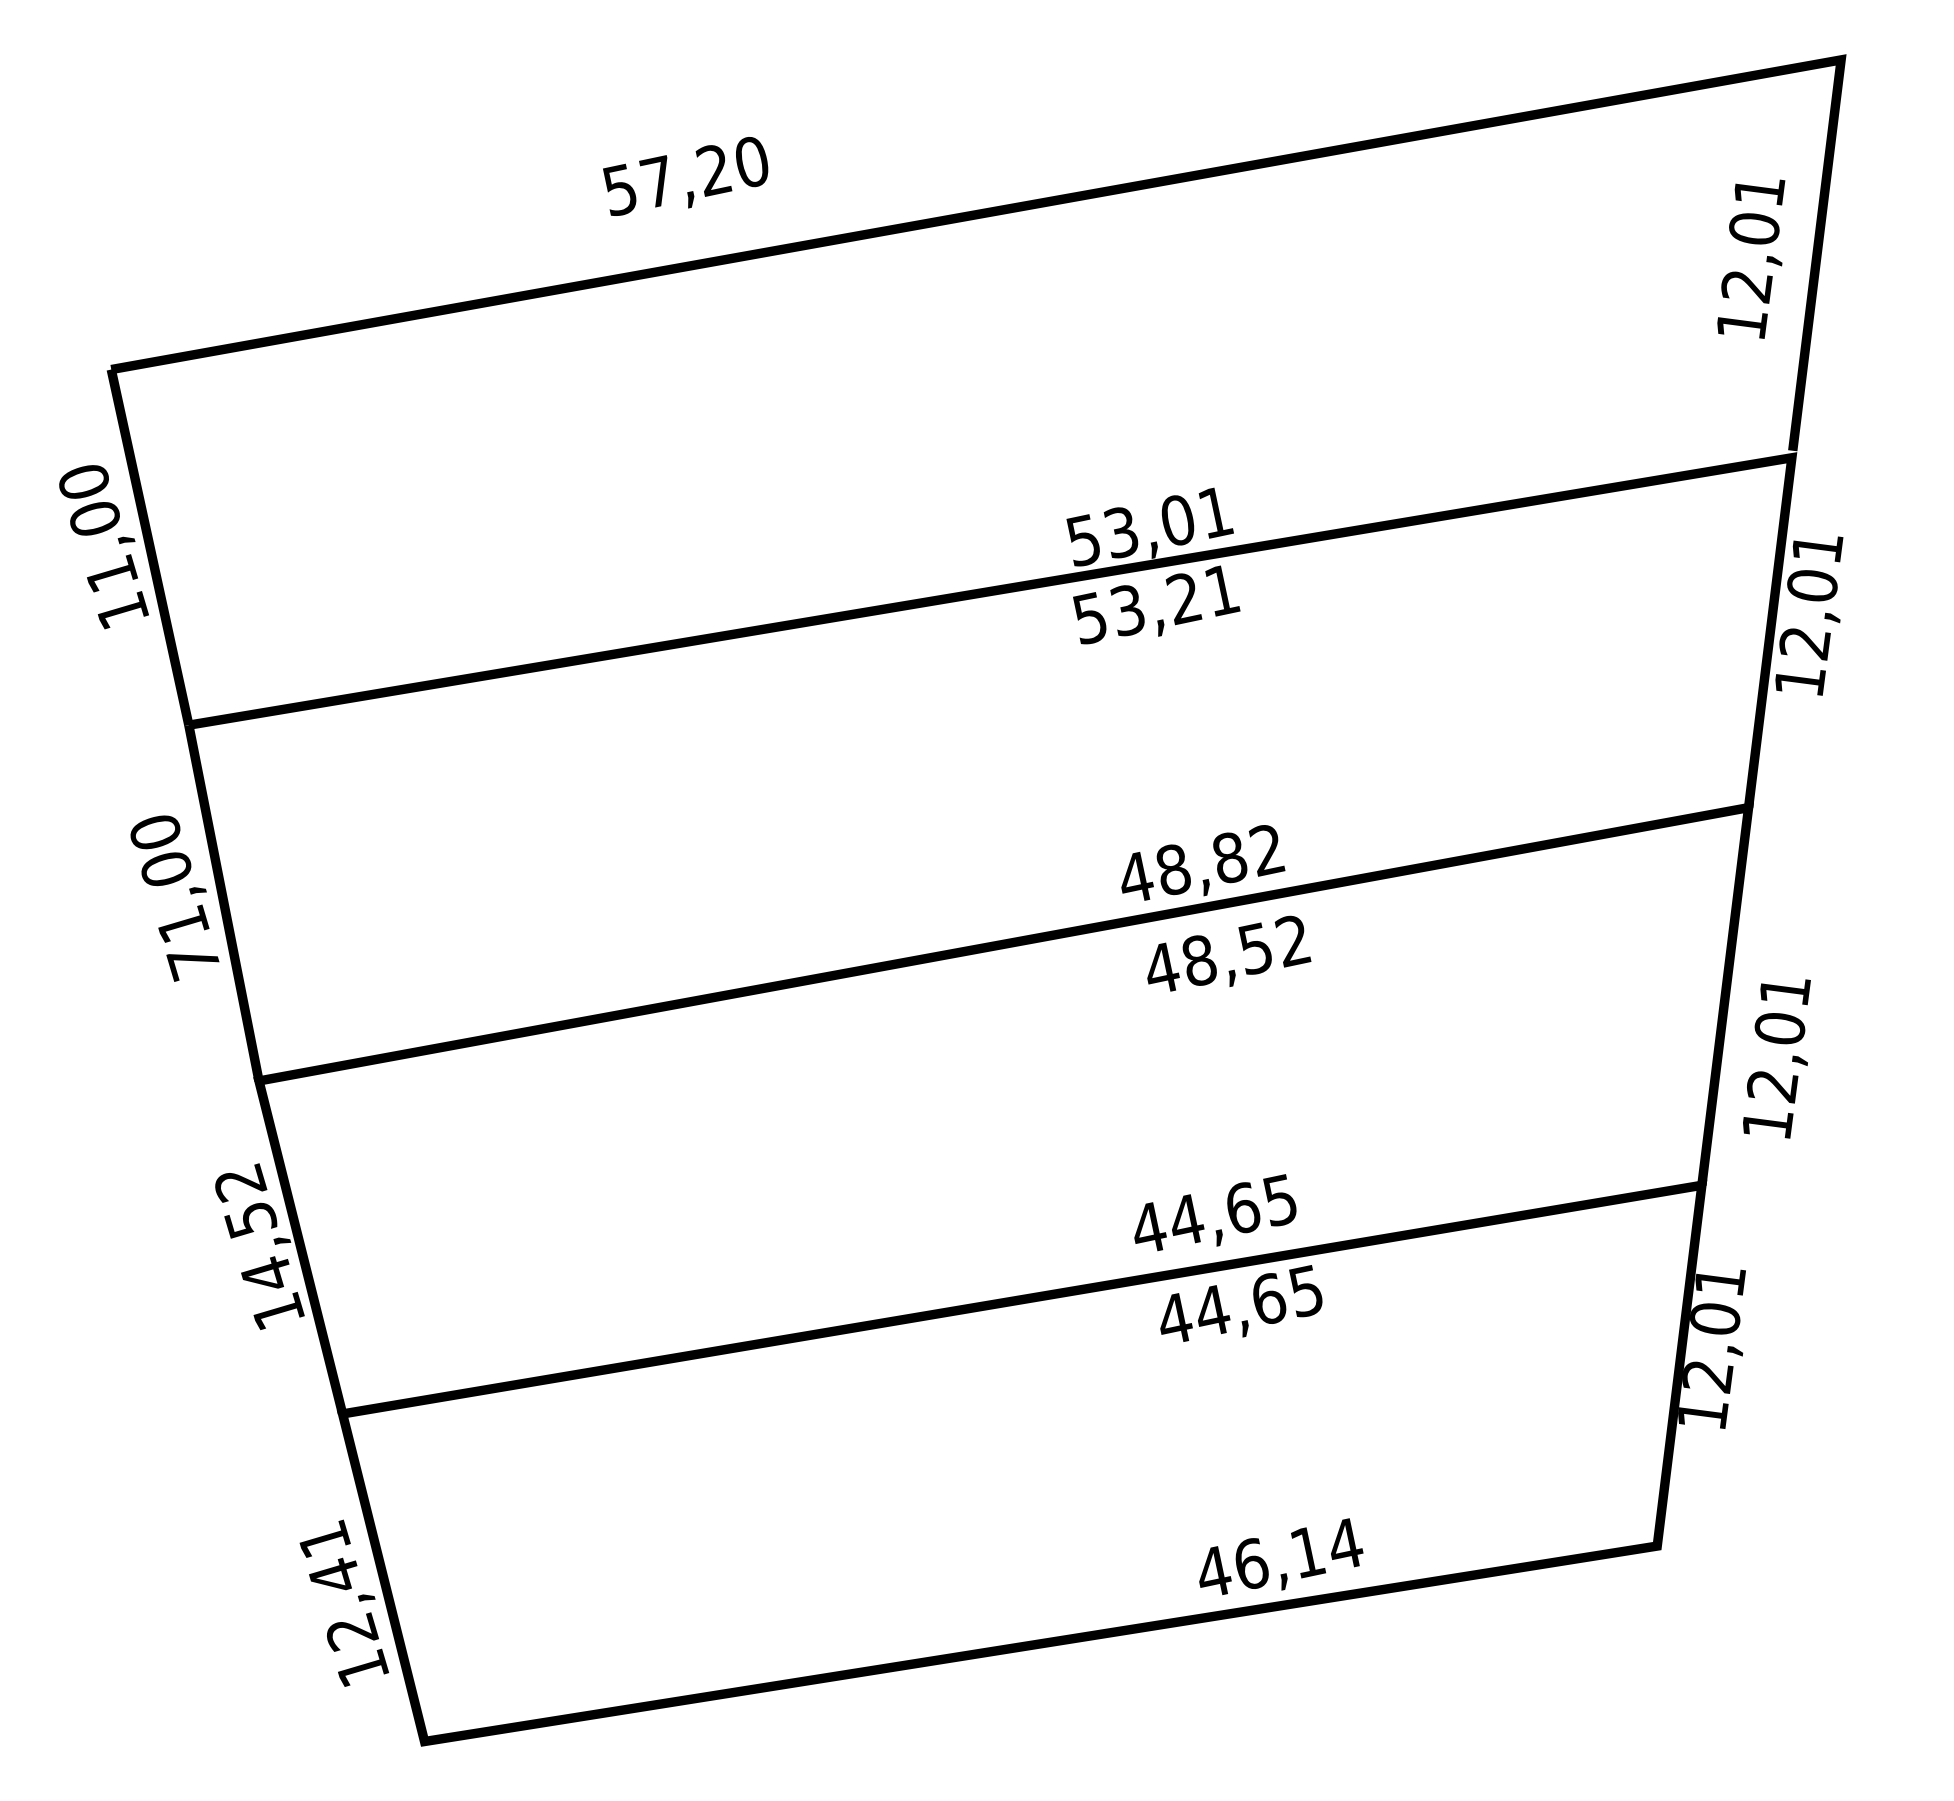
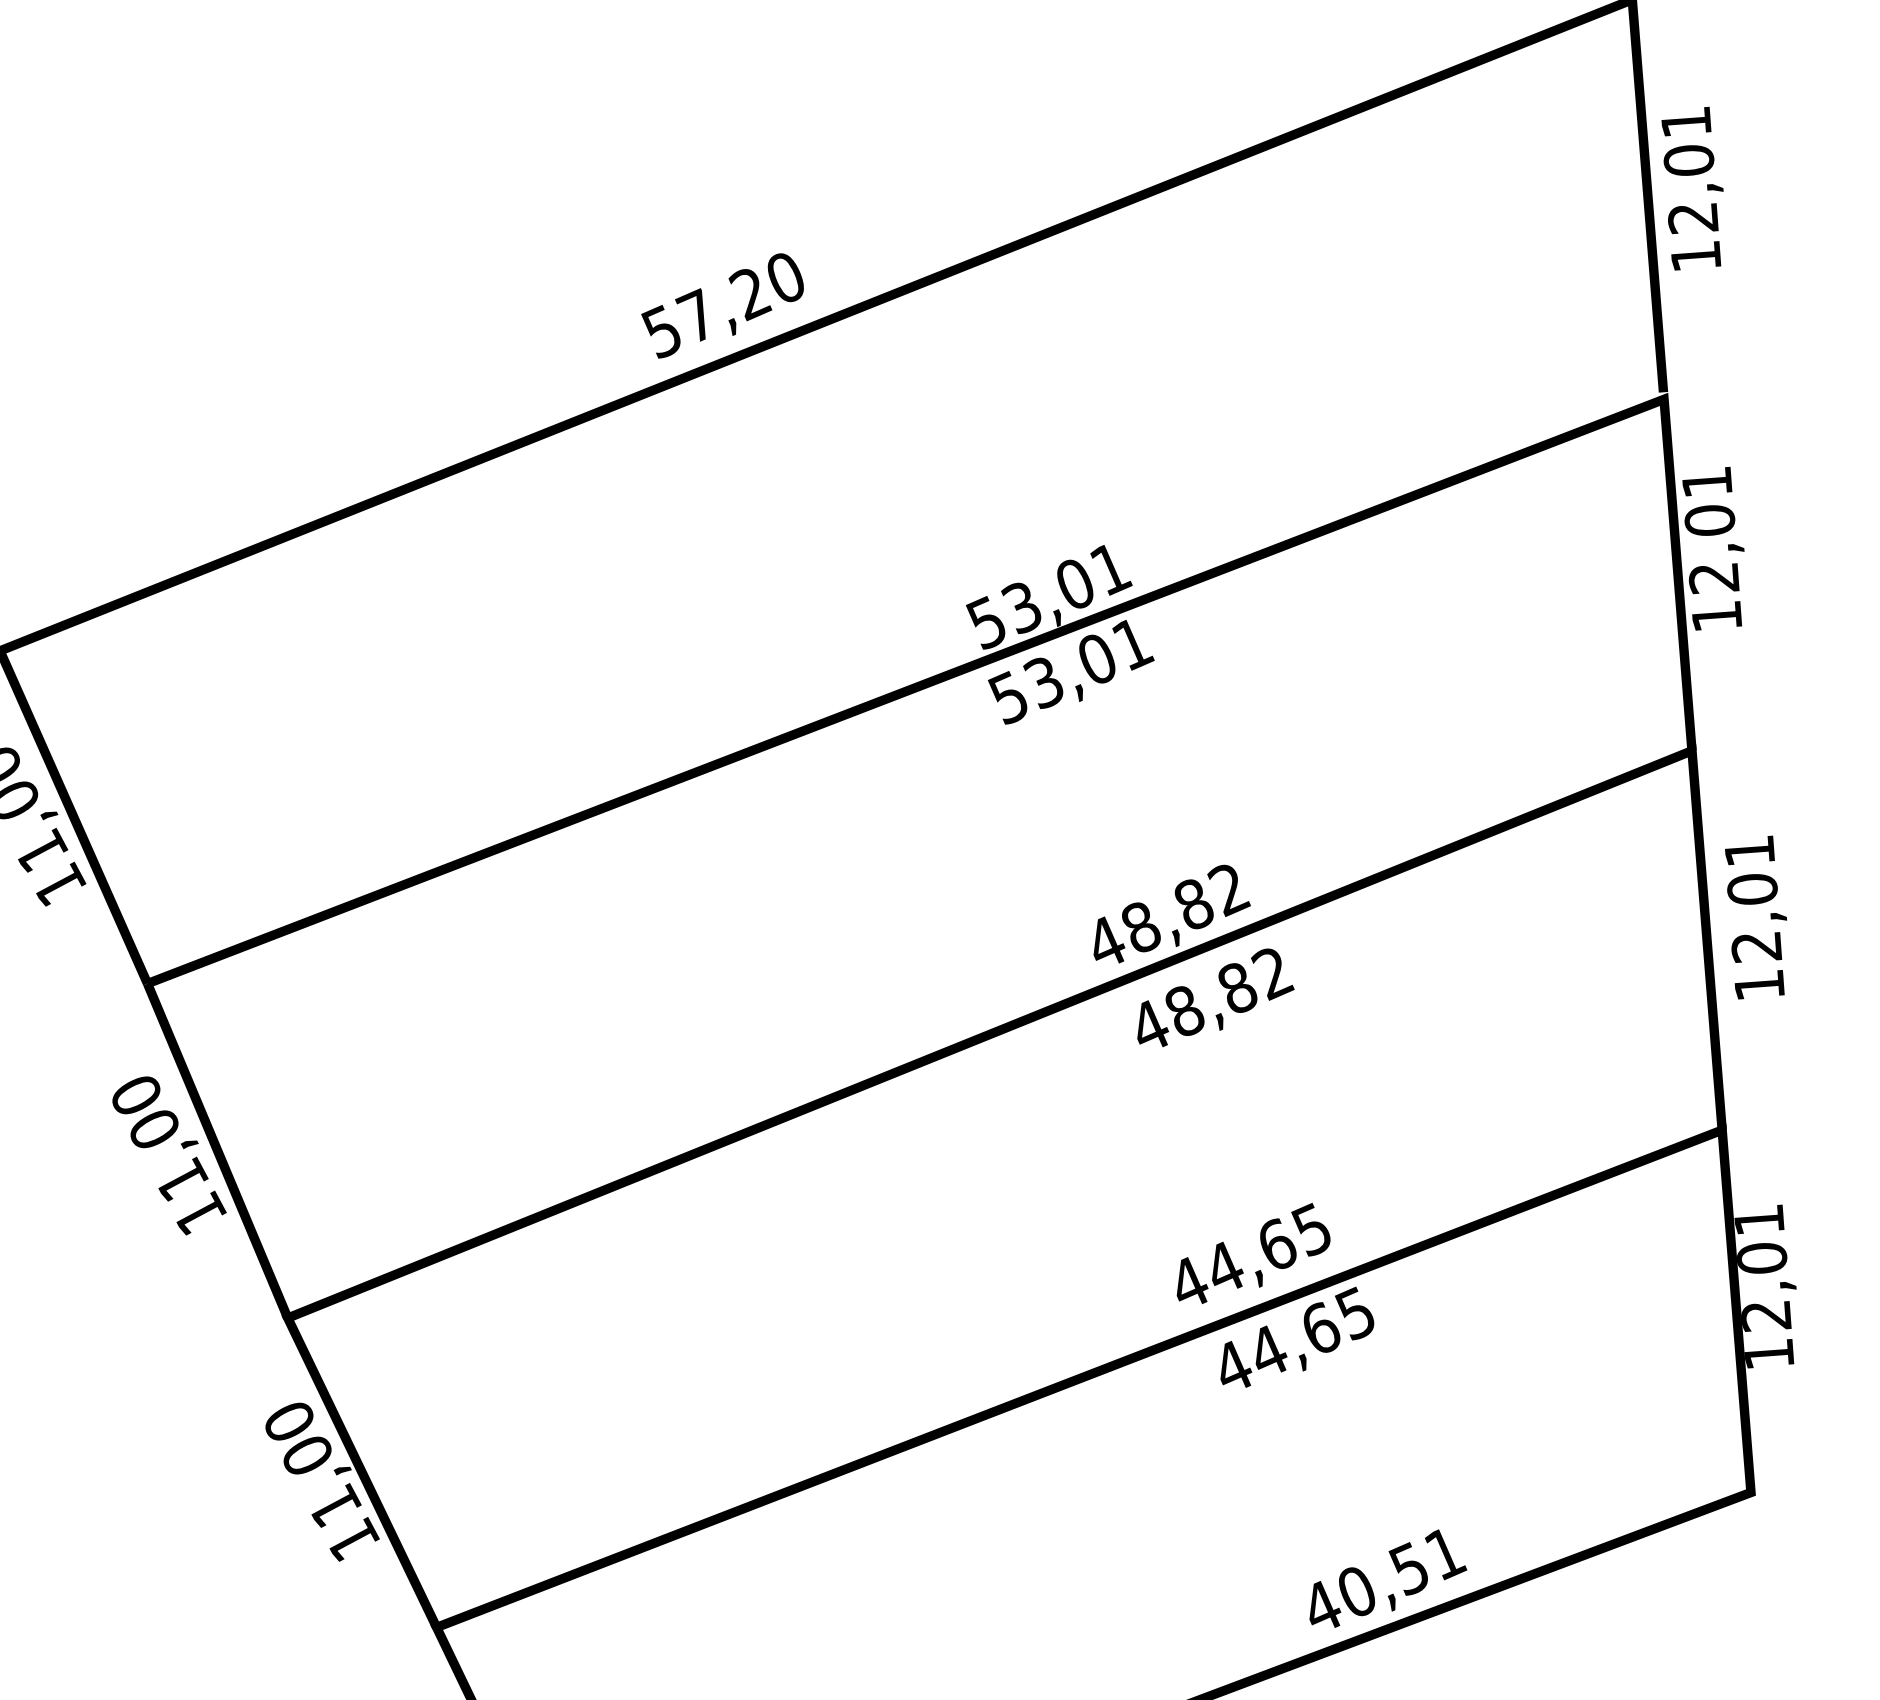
text: (685, 176) -> (723, 305), moved
text: (1751, 258) -> (1692, 190), moved
text: (1183, 599) -> (1096, 660), 53,21 -> 53,01
text: (1255, 948) -> (1237, 987), 48,52 -> 48,82
text: (193, 961) -> (199, 1214), 71,00 -> 11,00
text: (1776, 1058) -> (1755, 919), moved
text: (254, 1228) -> (313, 1463), 14,52 -> 11,00
text: (1299, 1553) -> (1402, 1571), 46,14 -> 40,51

